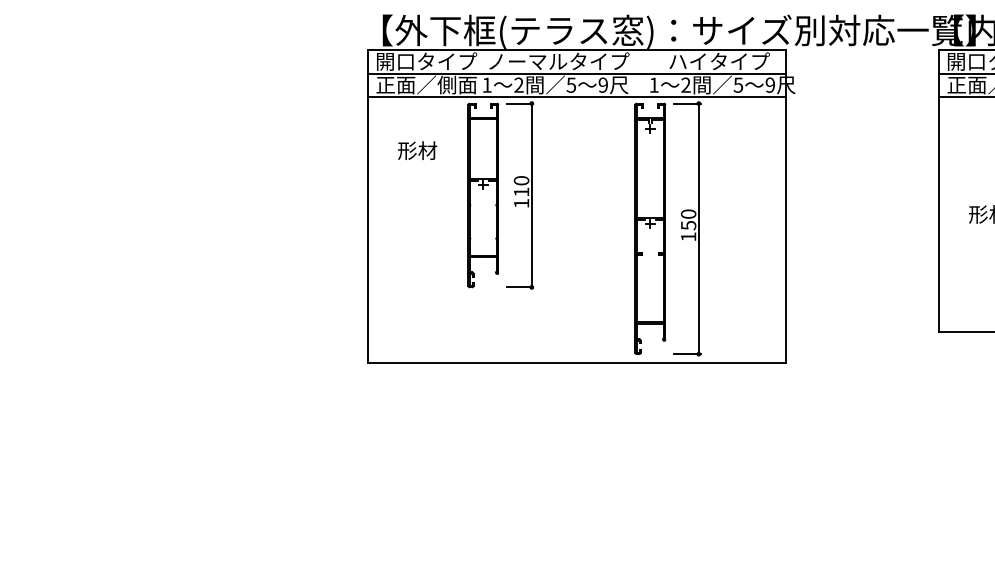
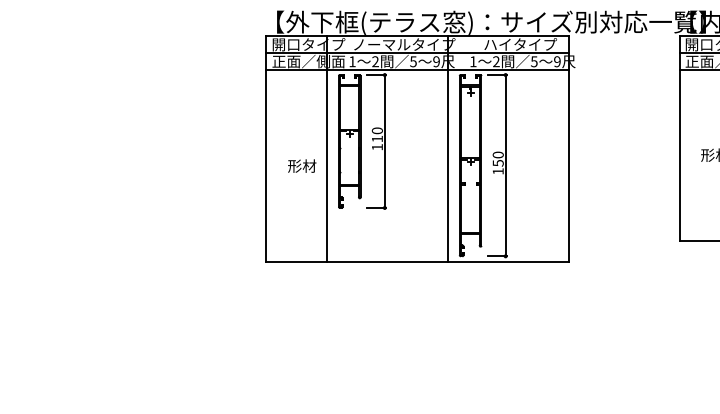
text: (418, 149) -> (302, 165), moved
line: (451, 206) -> (326, 149), added
line: (618, 206) -> (447, 149), added

